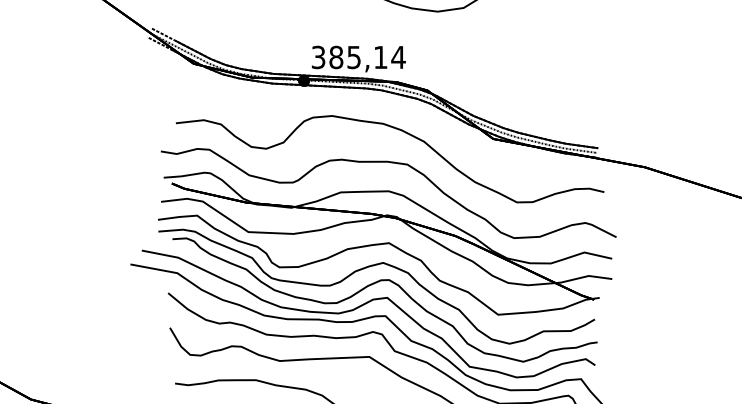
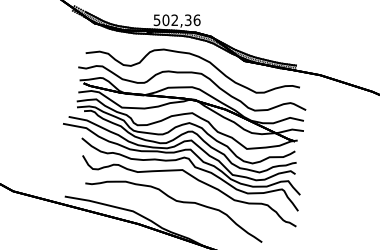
text: (359, 57) -> (177, 20), 385,14 -> 502,36

